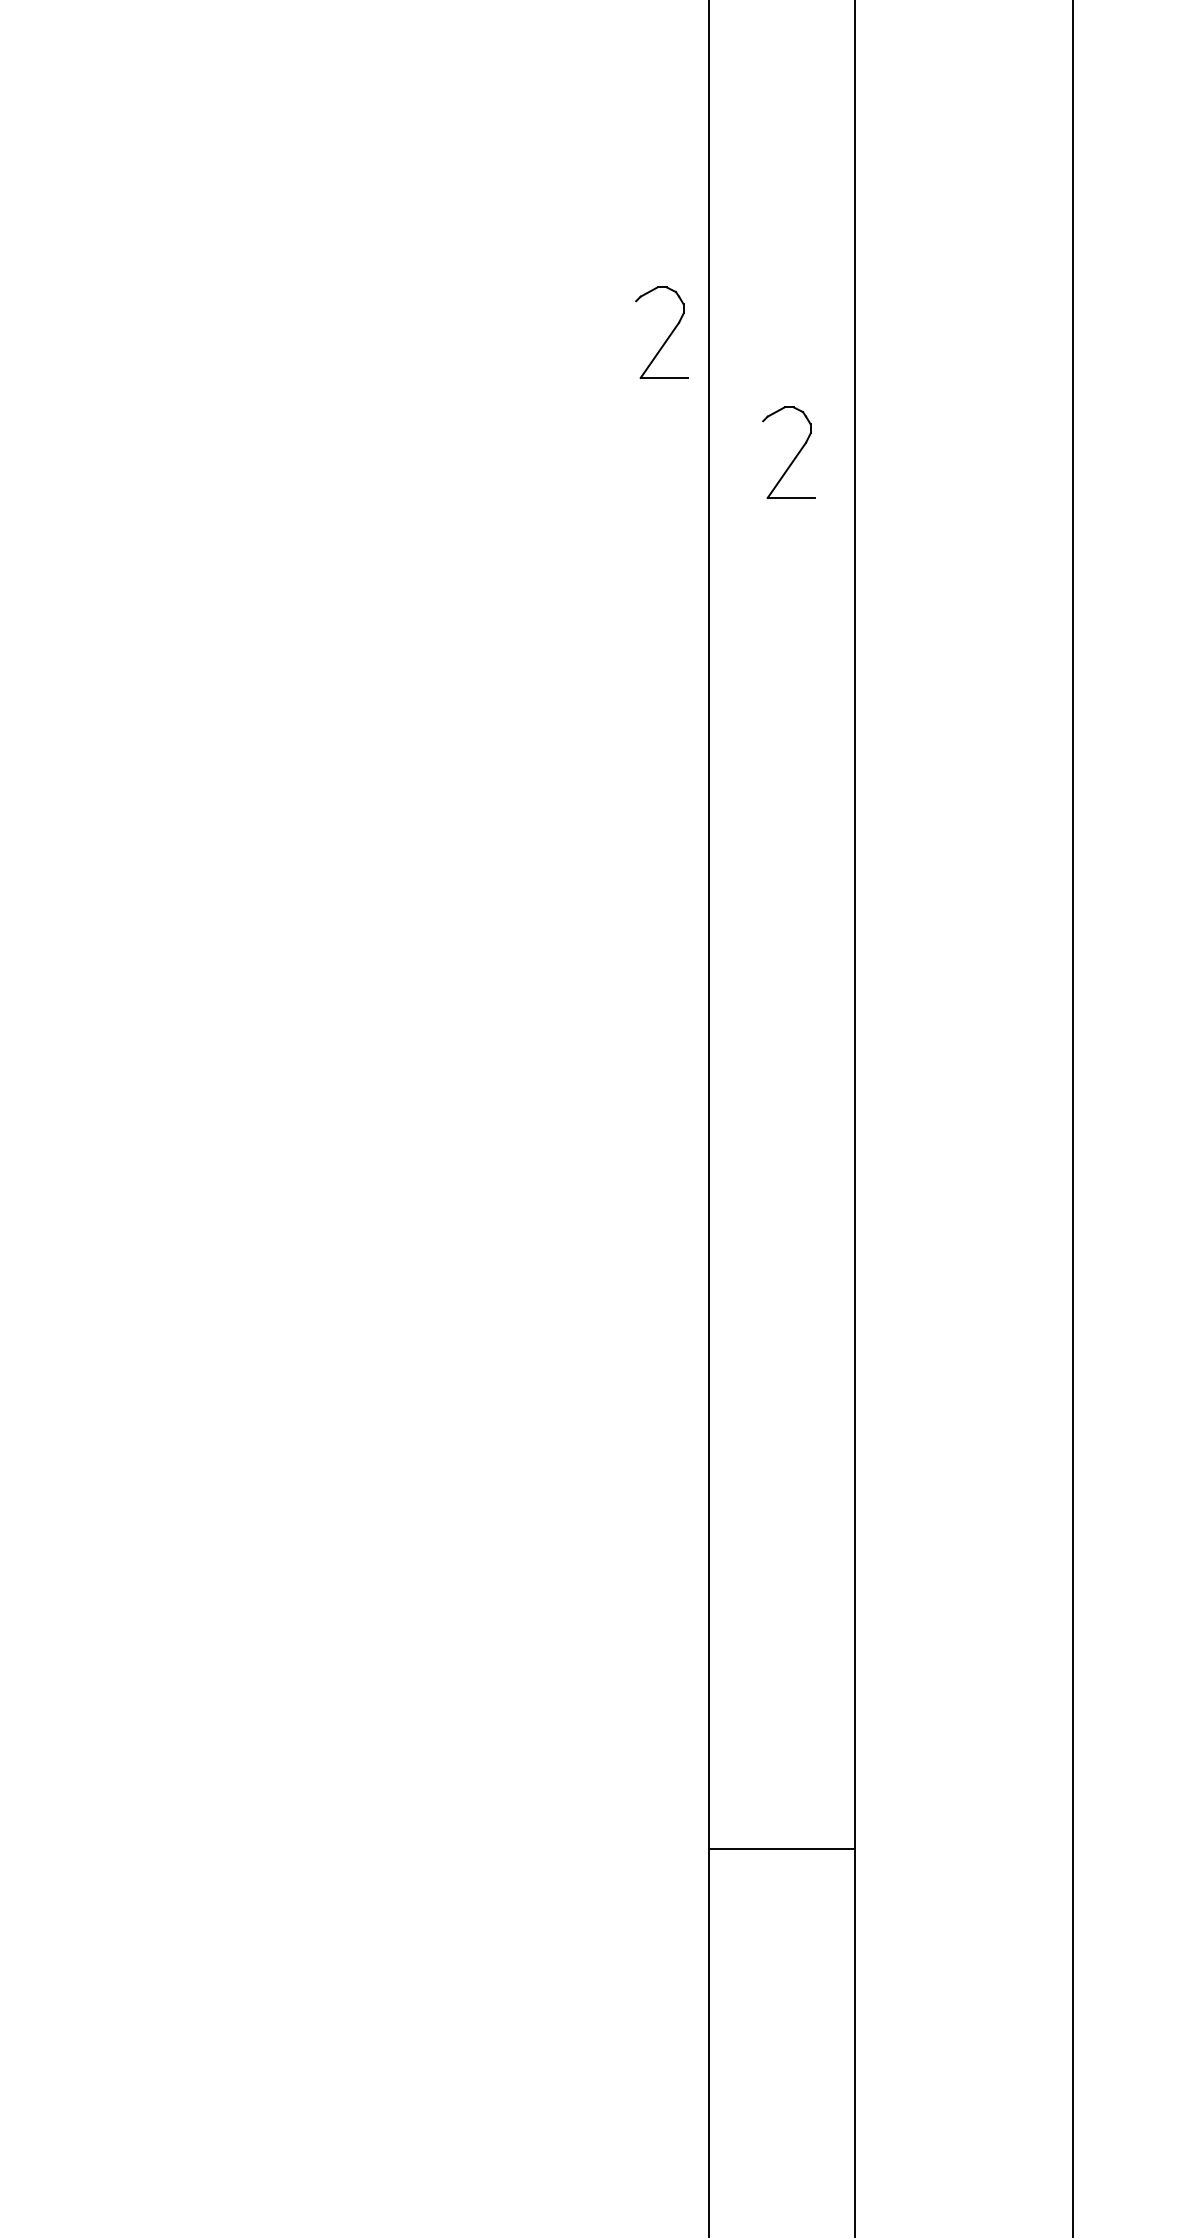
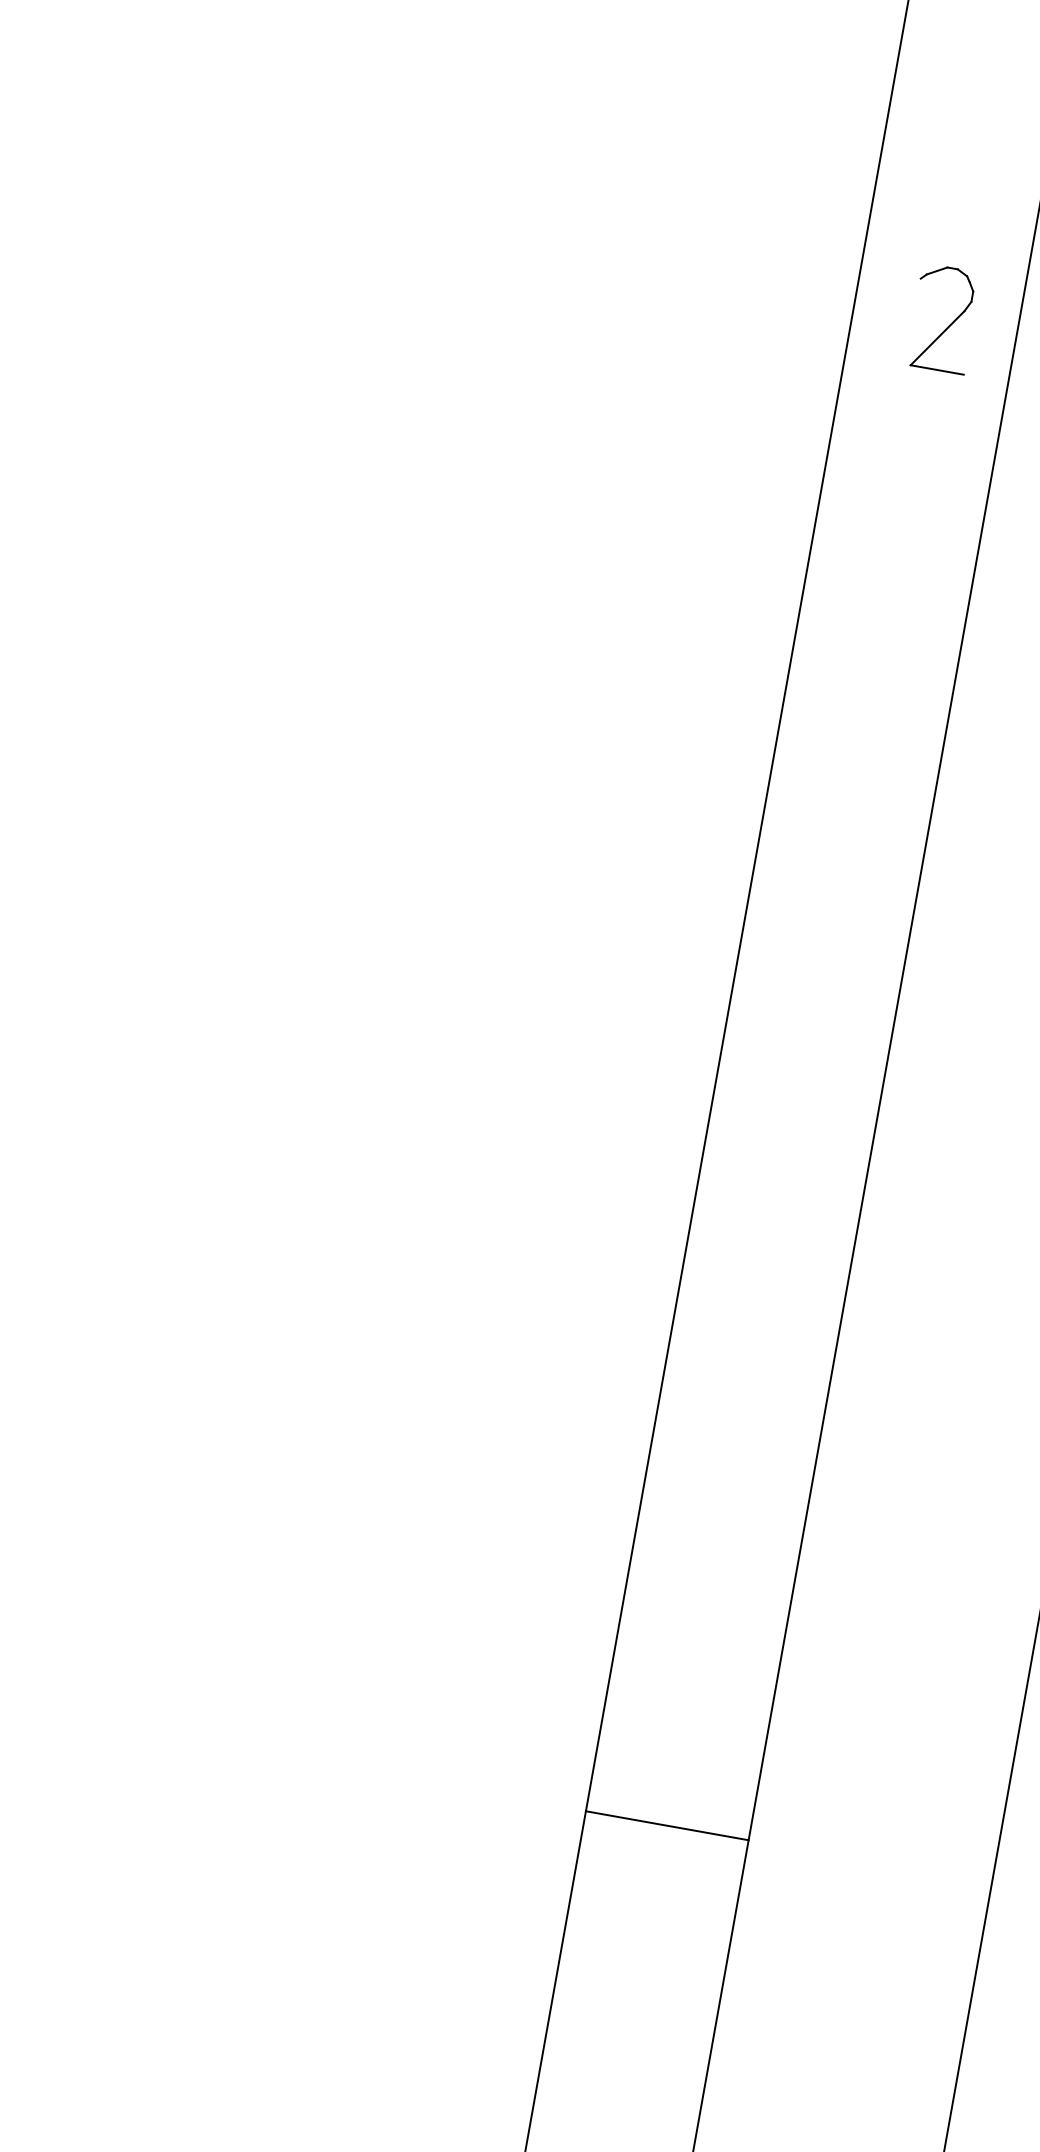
part: (667, 337) -> (830, 166), removed
line: (782, 1848) -> (667, 1825), moved

